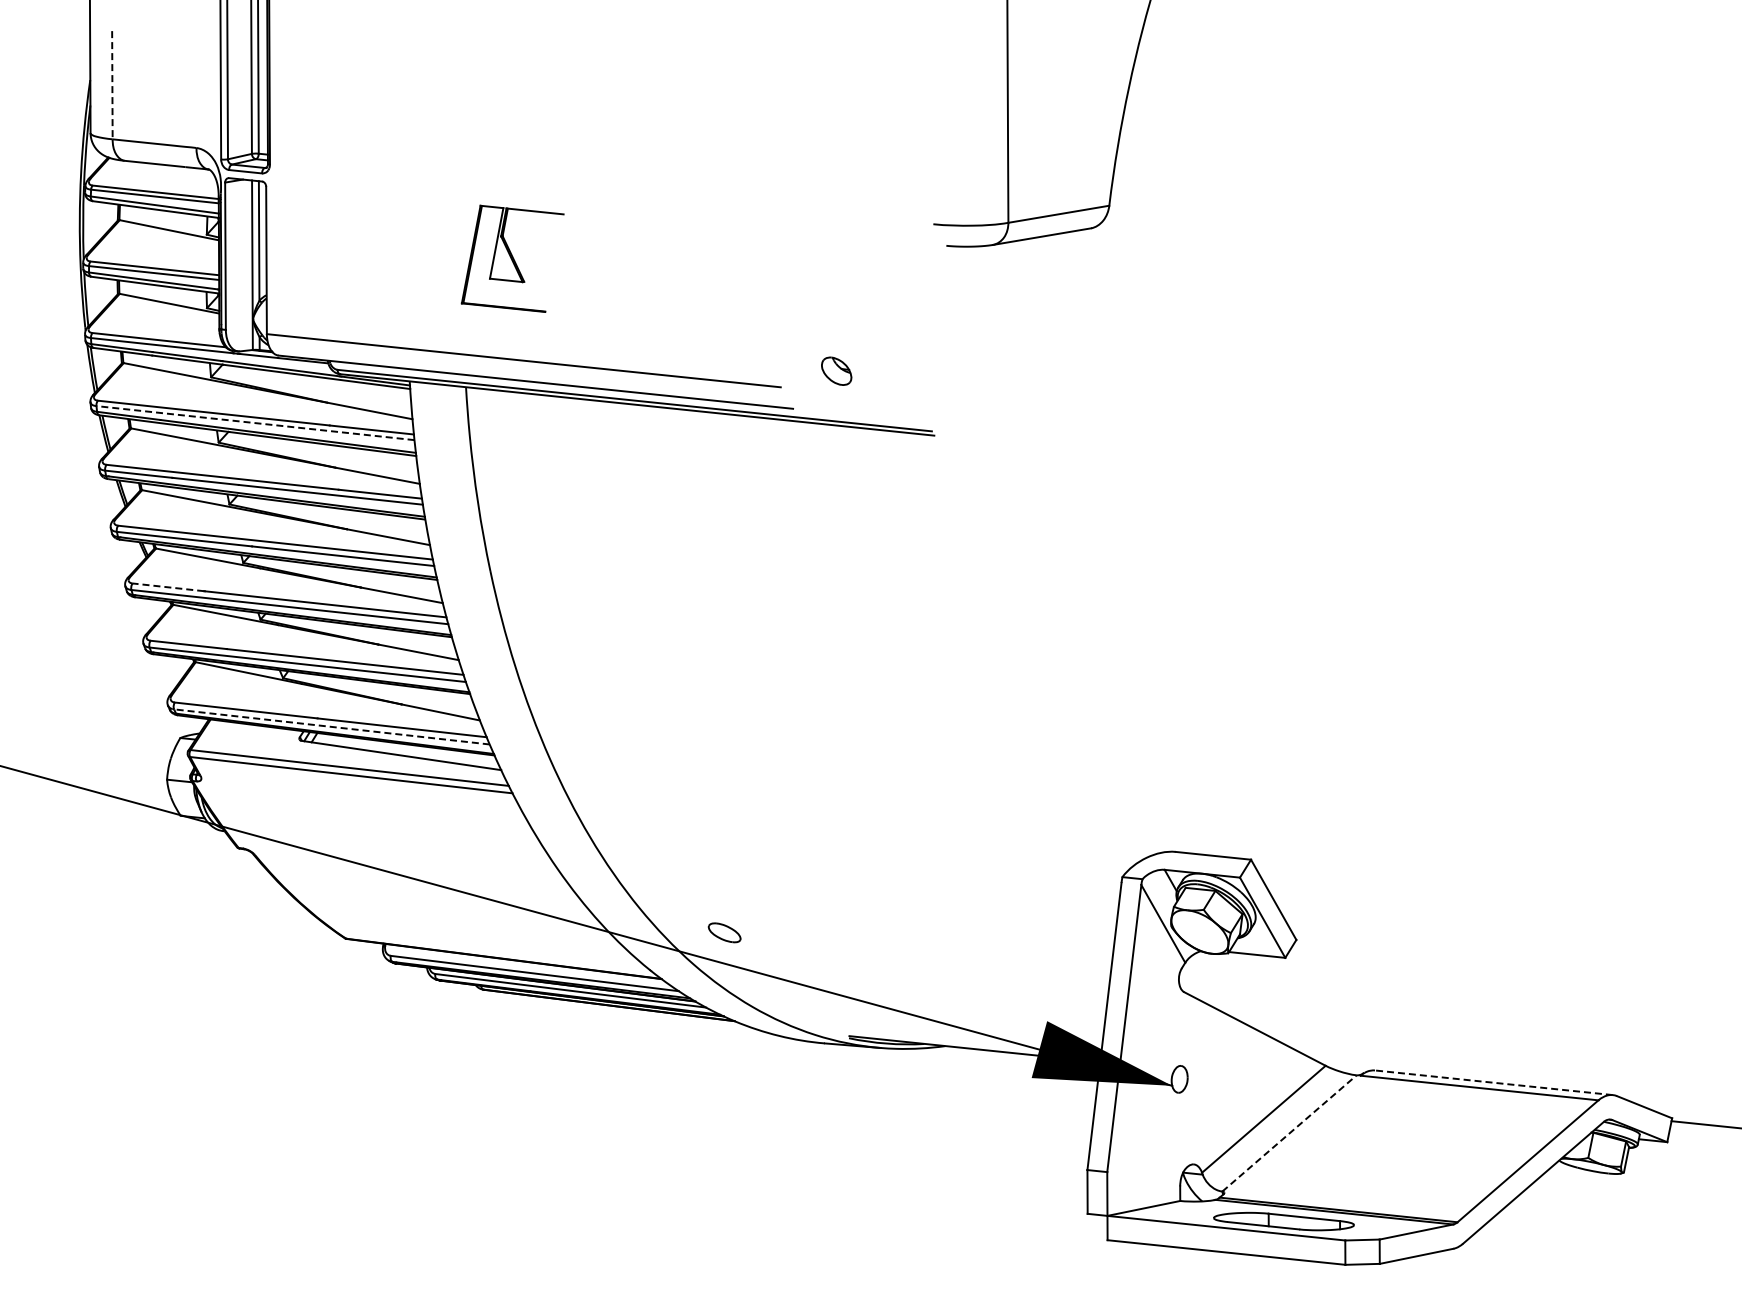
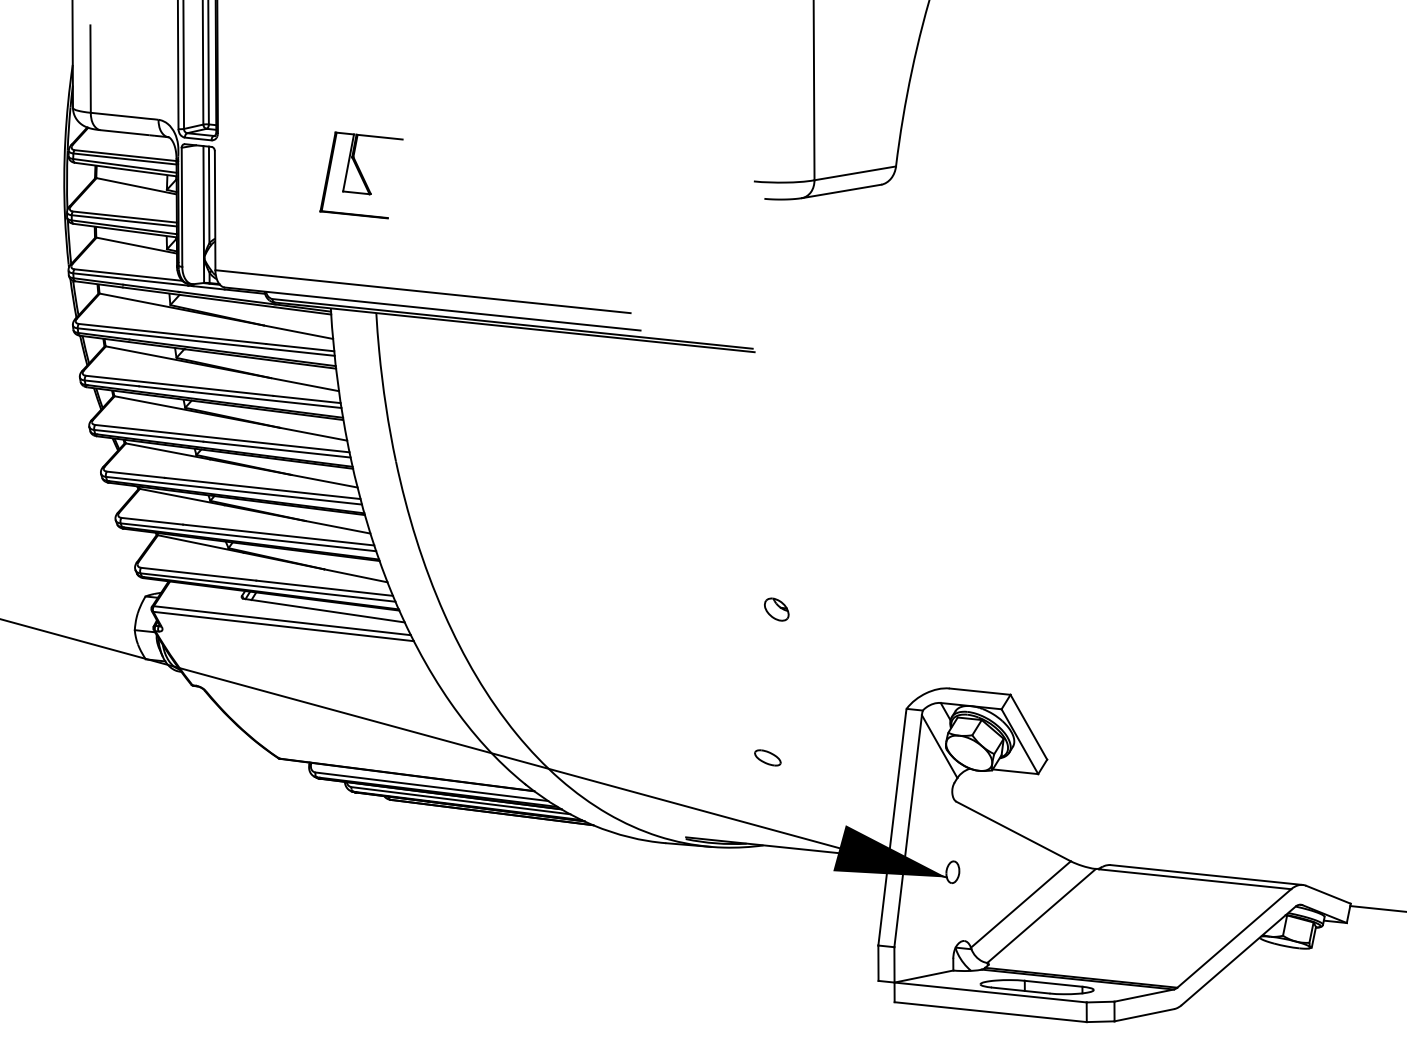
line: (112, 85) -> (90, 69), dashed -> solid
part: (512, 258) -> (361, 175), moved
part: (836, 370) -> (776, 609), moved
line: (255, 423) -> (206, 342), dashed -> solid
line: (168, 587) -> (135, 474), dashed -> solid
line: (331, 726) -> (267, 587), dashed -> solid
part: (724, 932) -> (767, 757), moved
line: (1493, 1082) -> (1206, 874), dashed -> solid
line: (1289, 1133) -> (1041, 916), dashed -> solid

